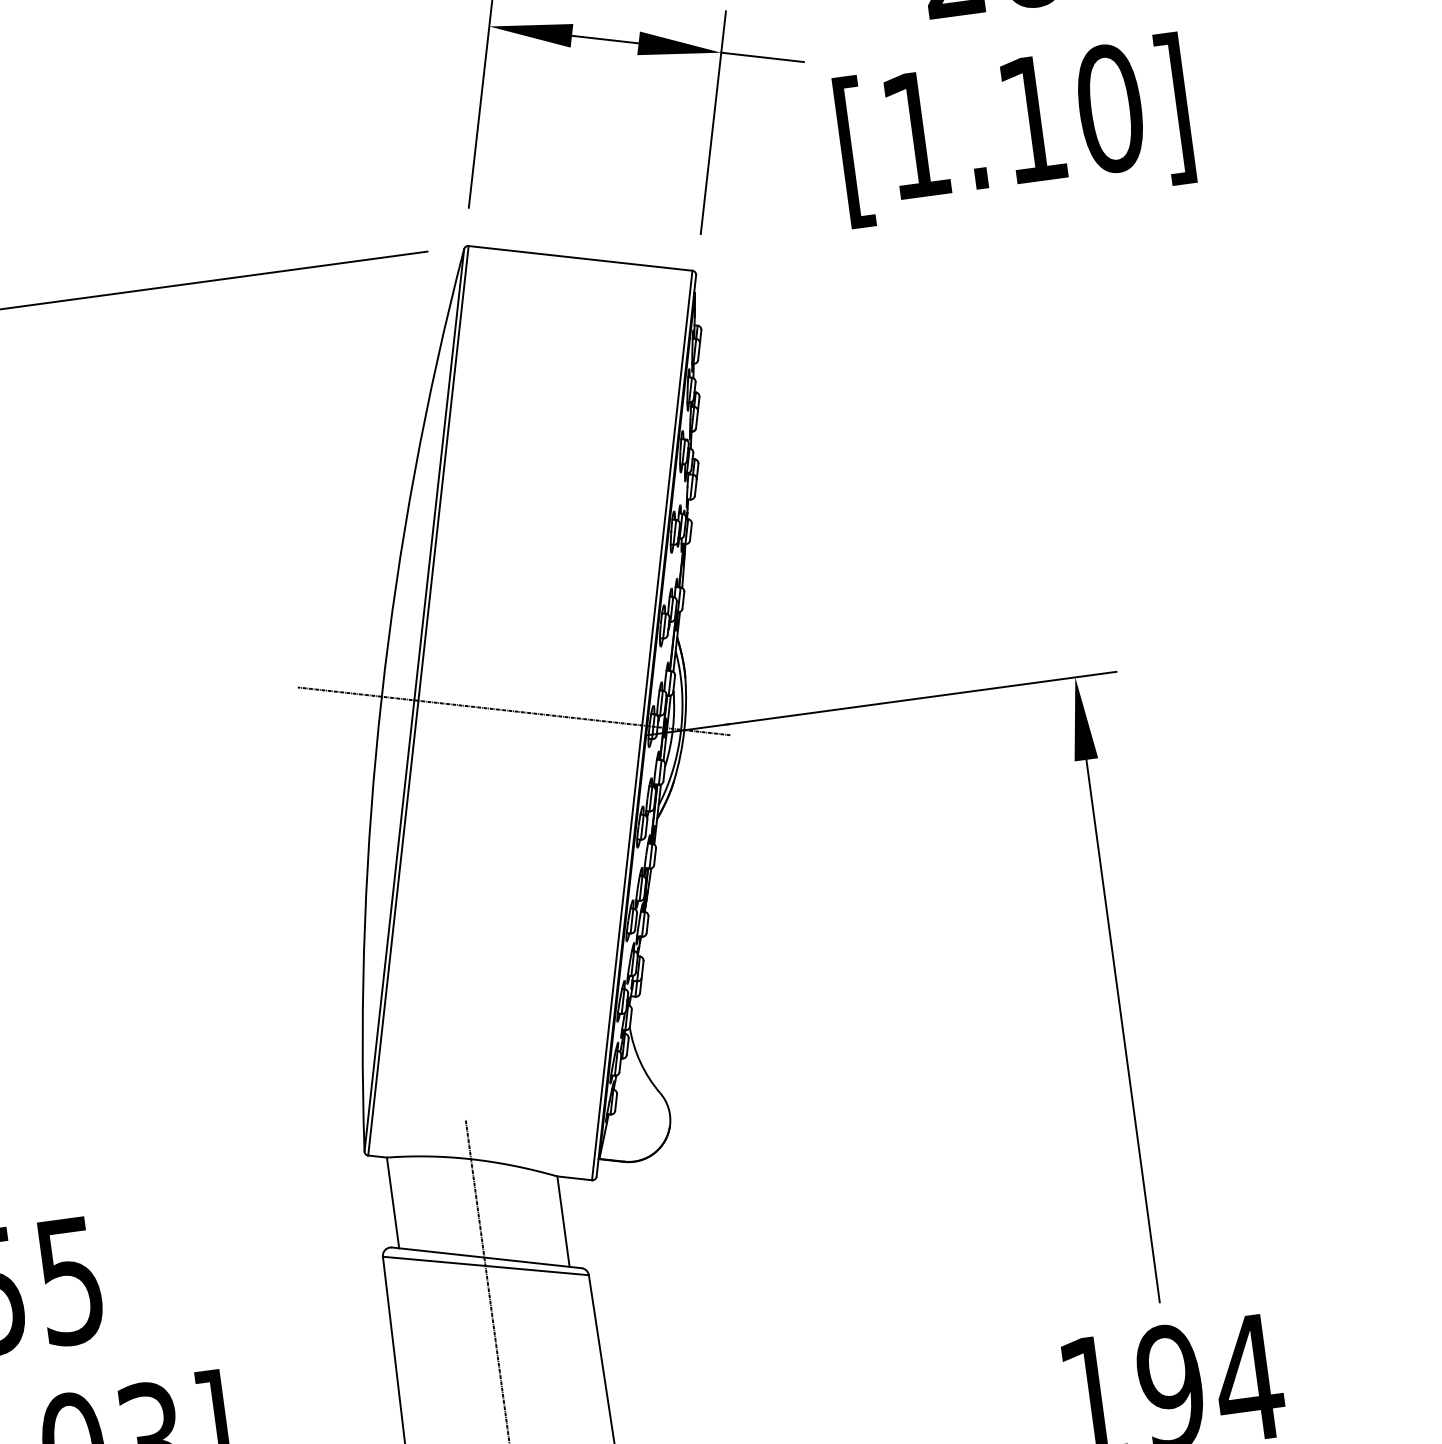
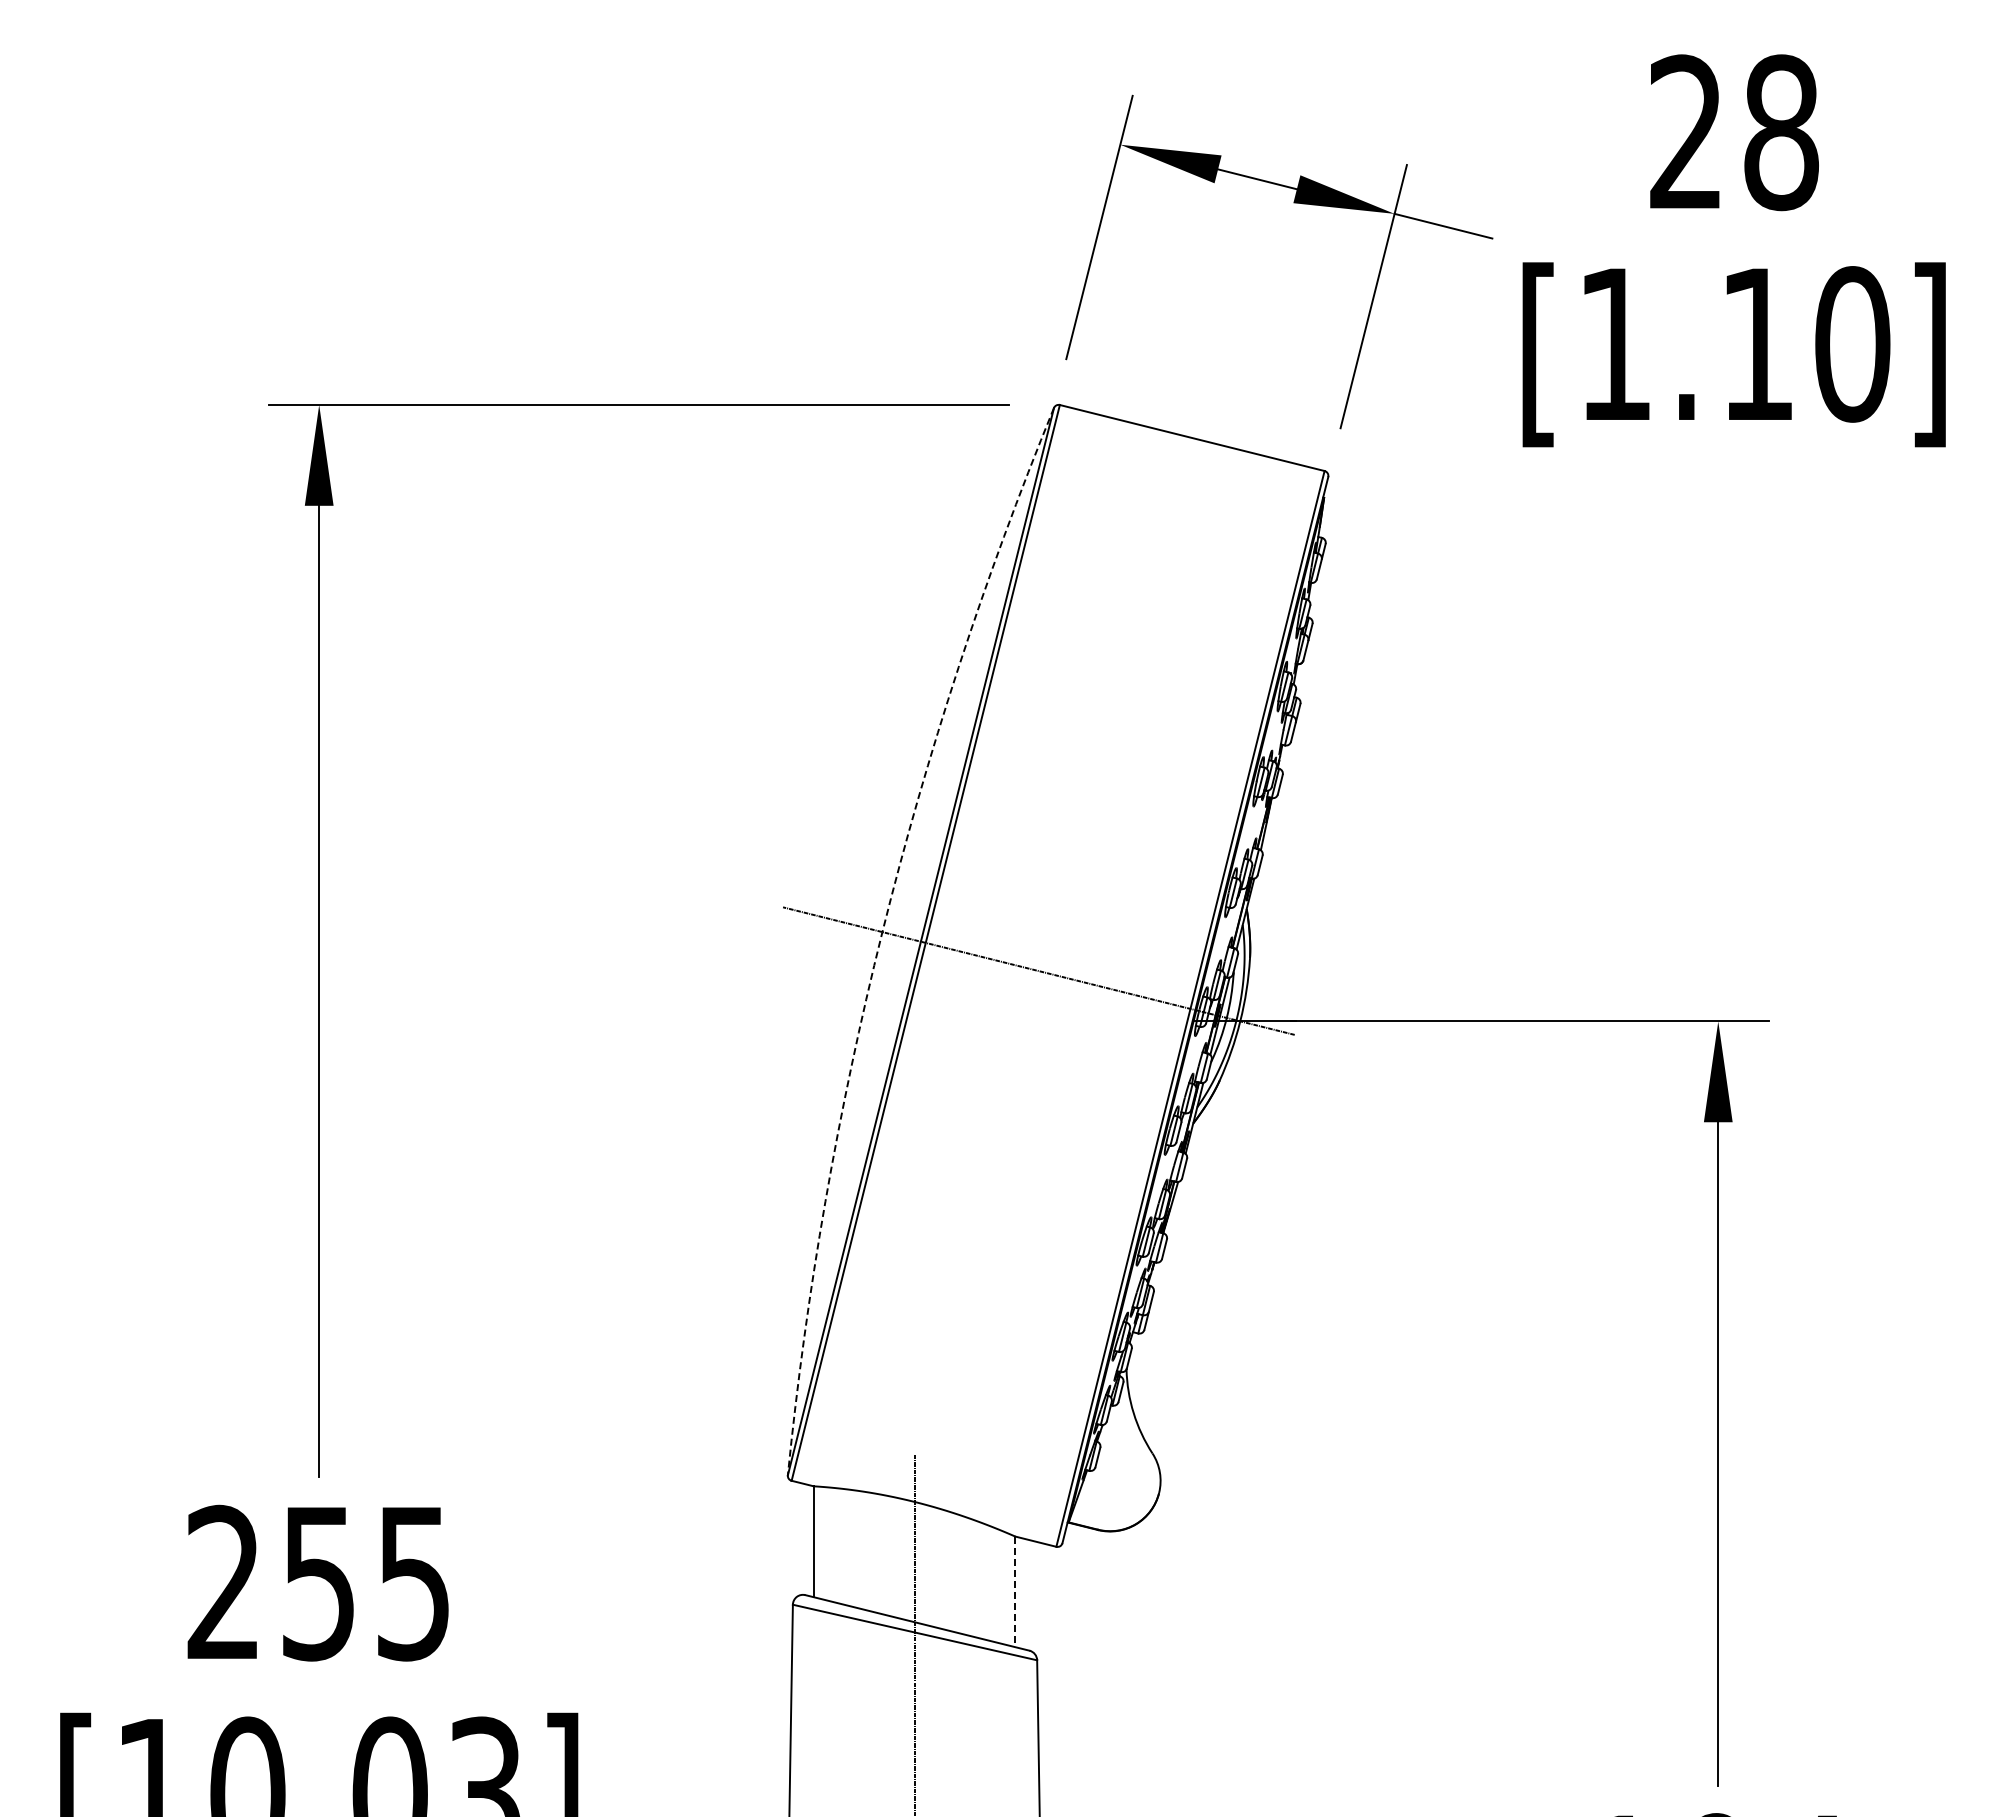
arc: (381, 697) -> (882, 932), solid -> dashed
line: (563, 1222) -> (1015, 1592), solid -> dashed

